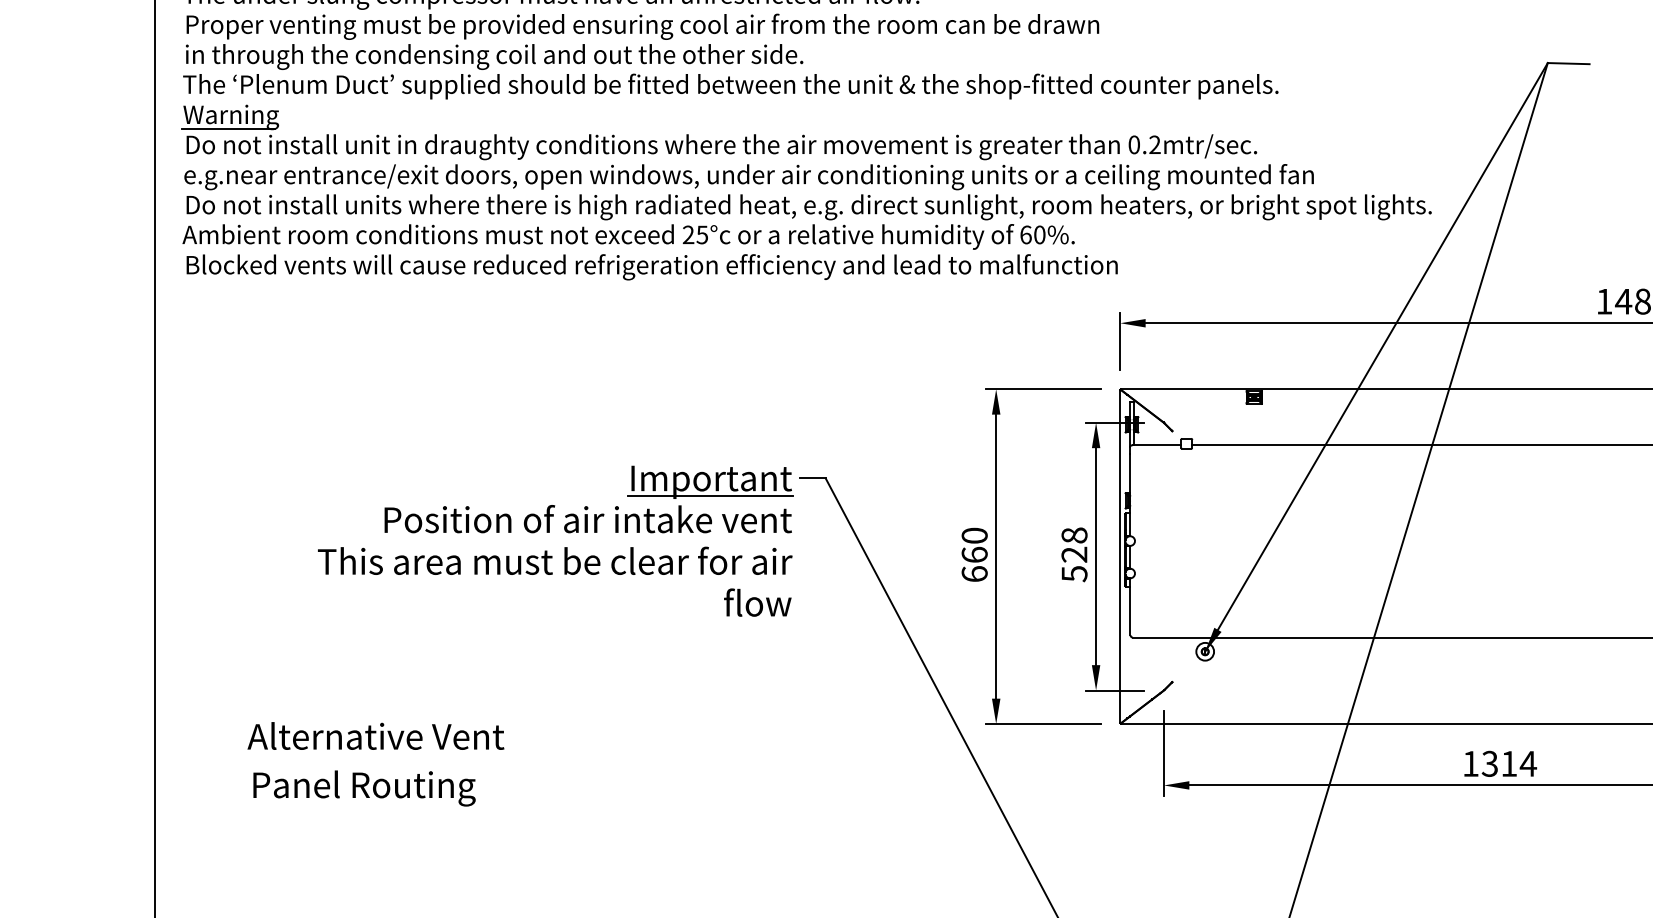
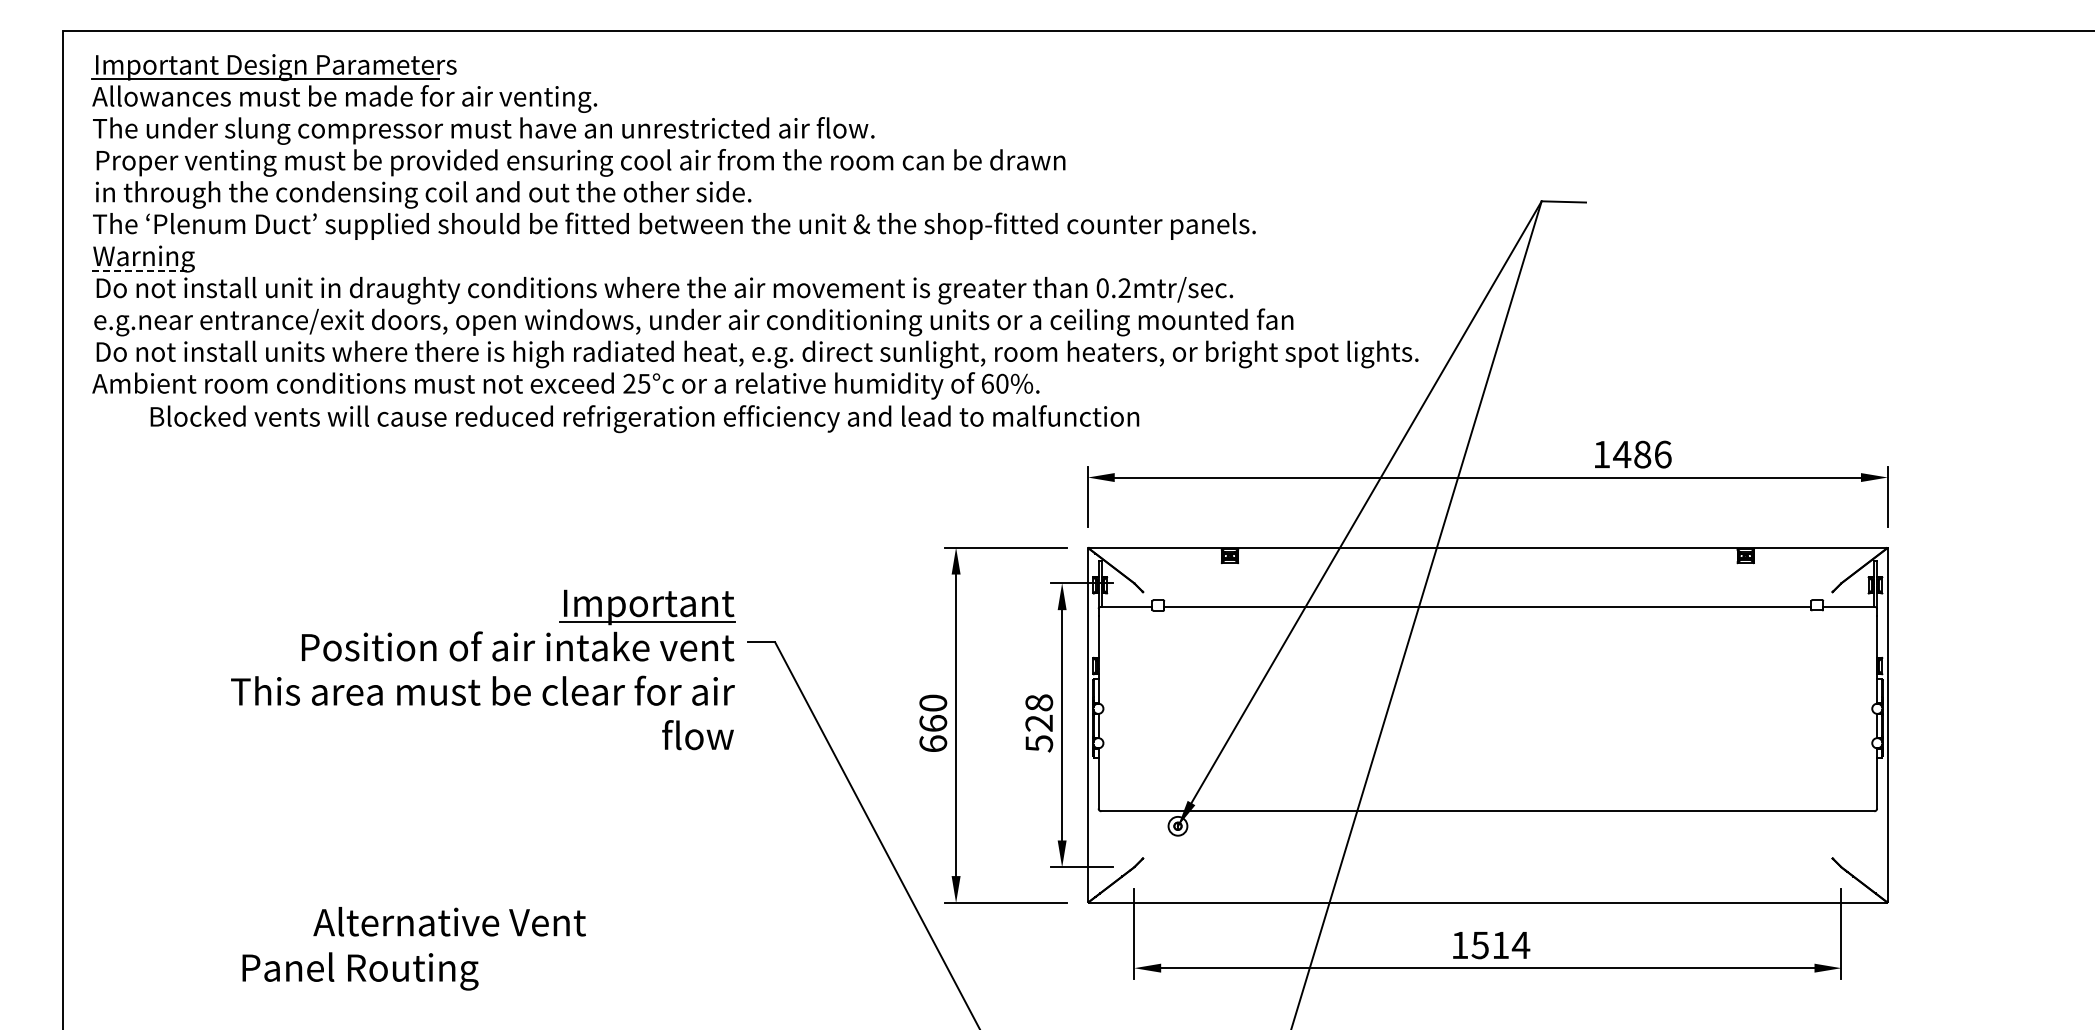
line: (228, 128) -> (141, 270), solid -> dashed
text: (651, 267) -> (644, 419), moved
part: (550, 532) -> (477, 660), moved
text: (375, 735) -> (449, 921), moved
text: (1490, 763) -> (1480, 944), 1314 -> 1514
text: (364, 788) -> (360, 971), moved

